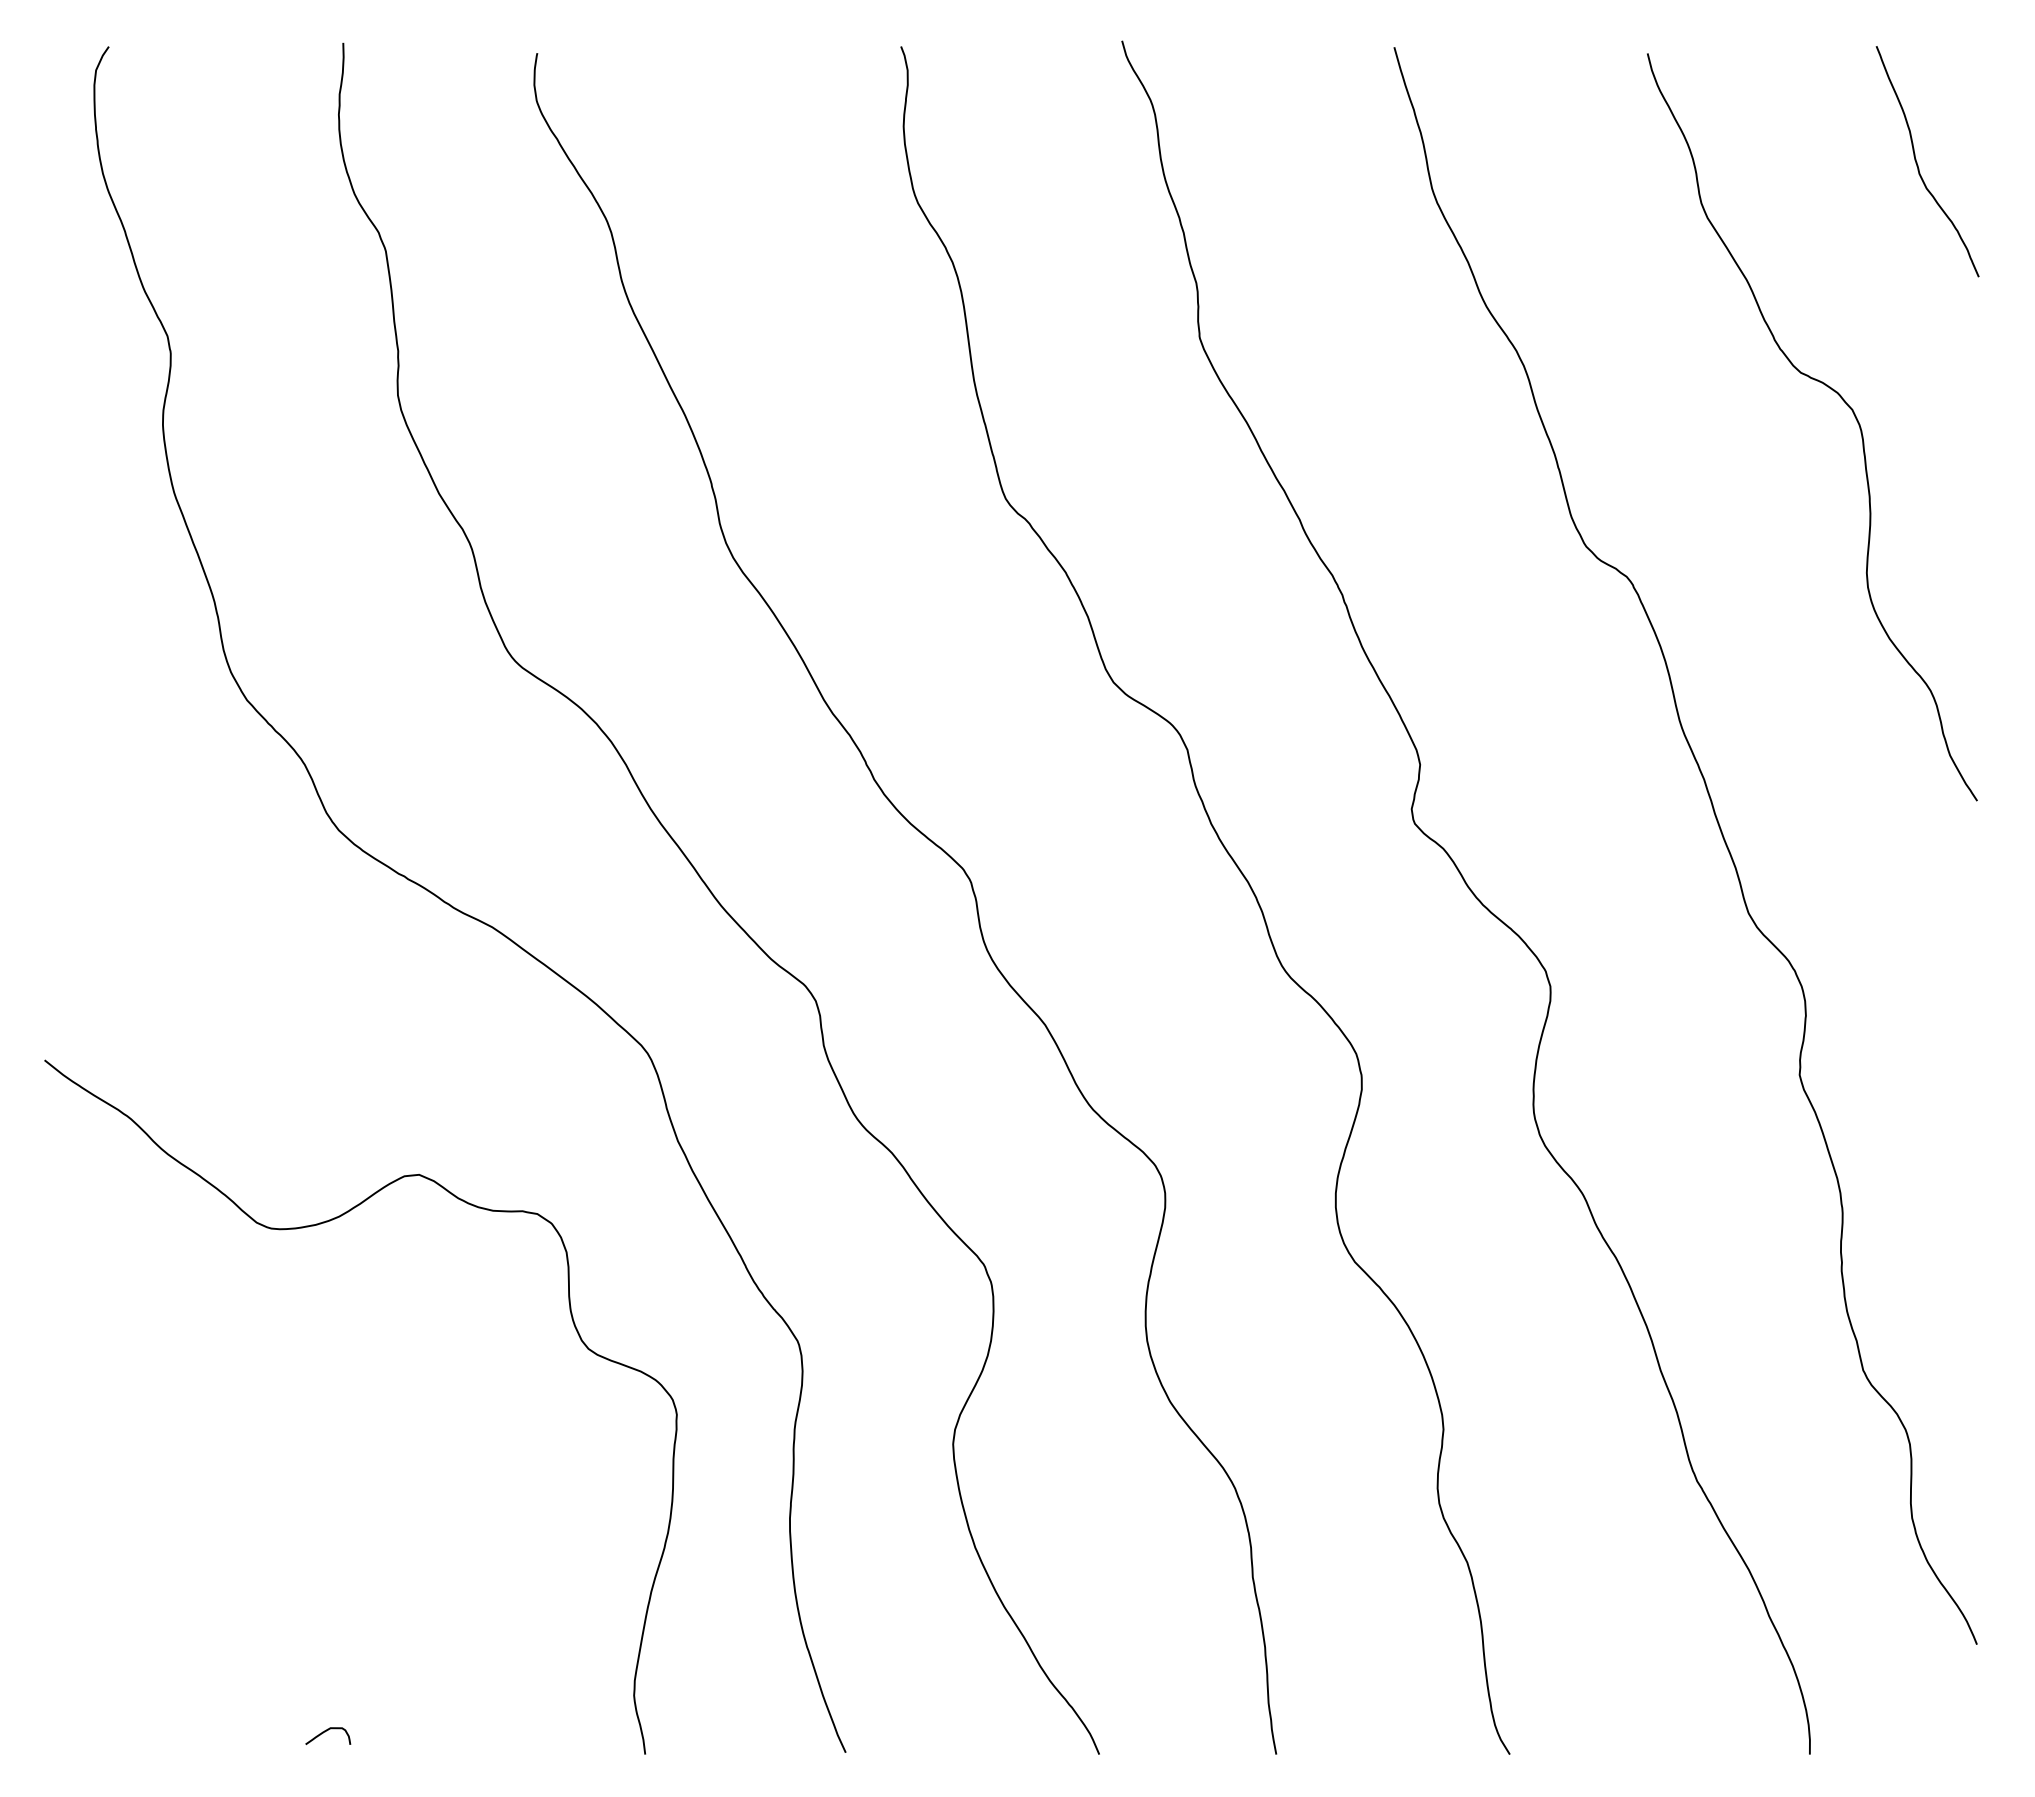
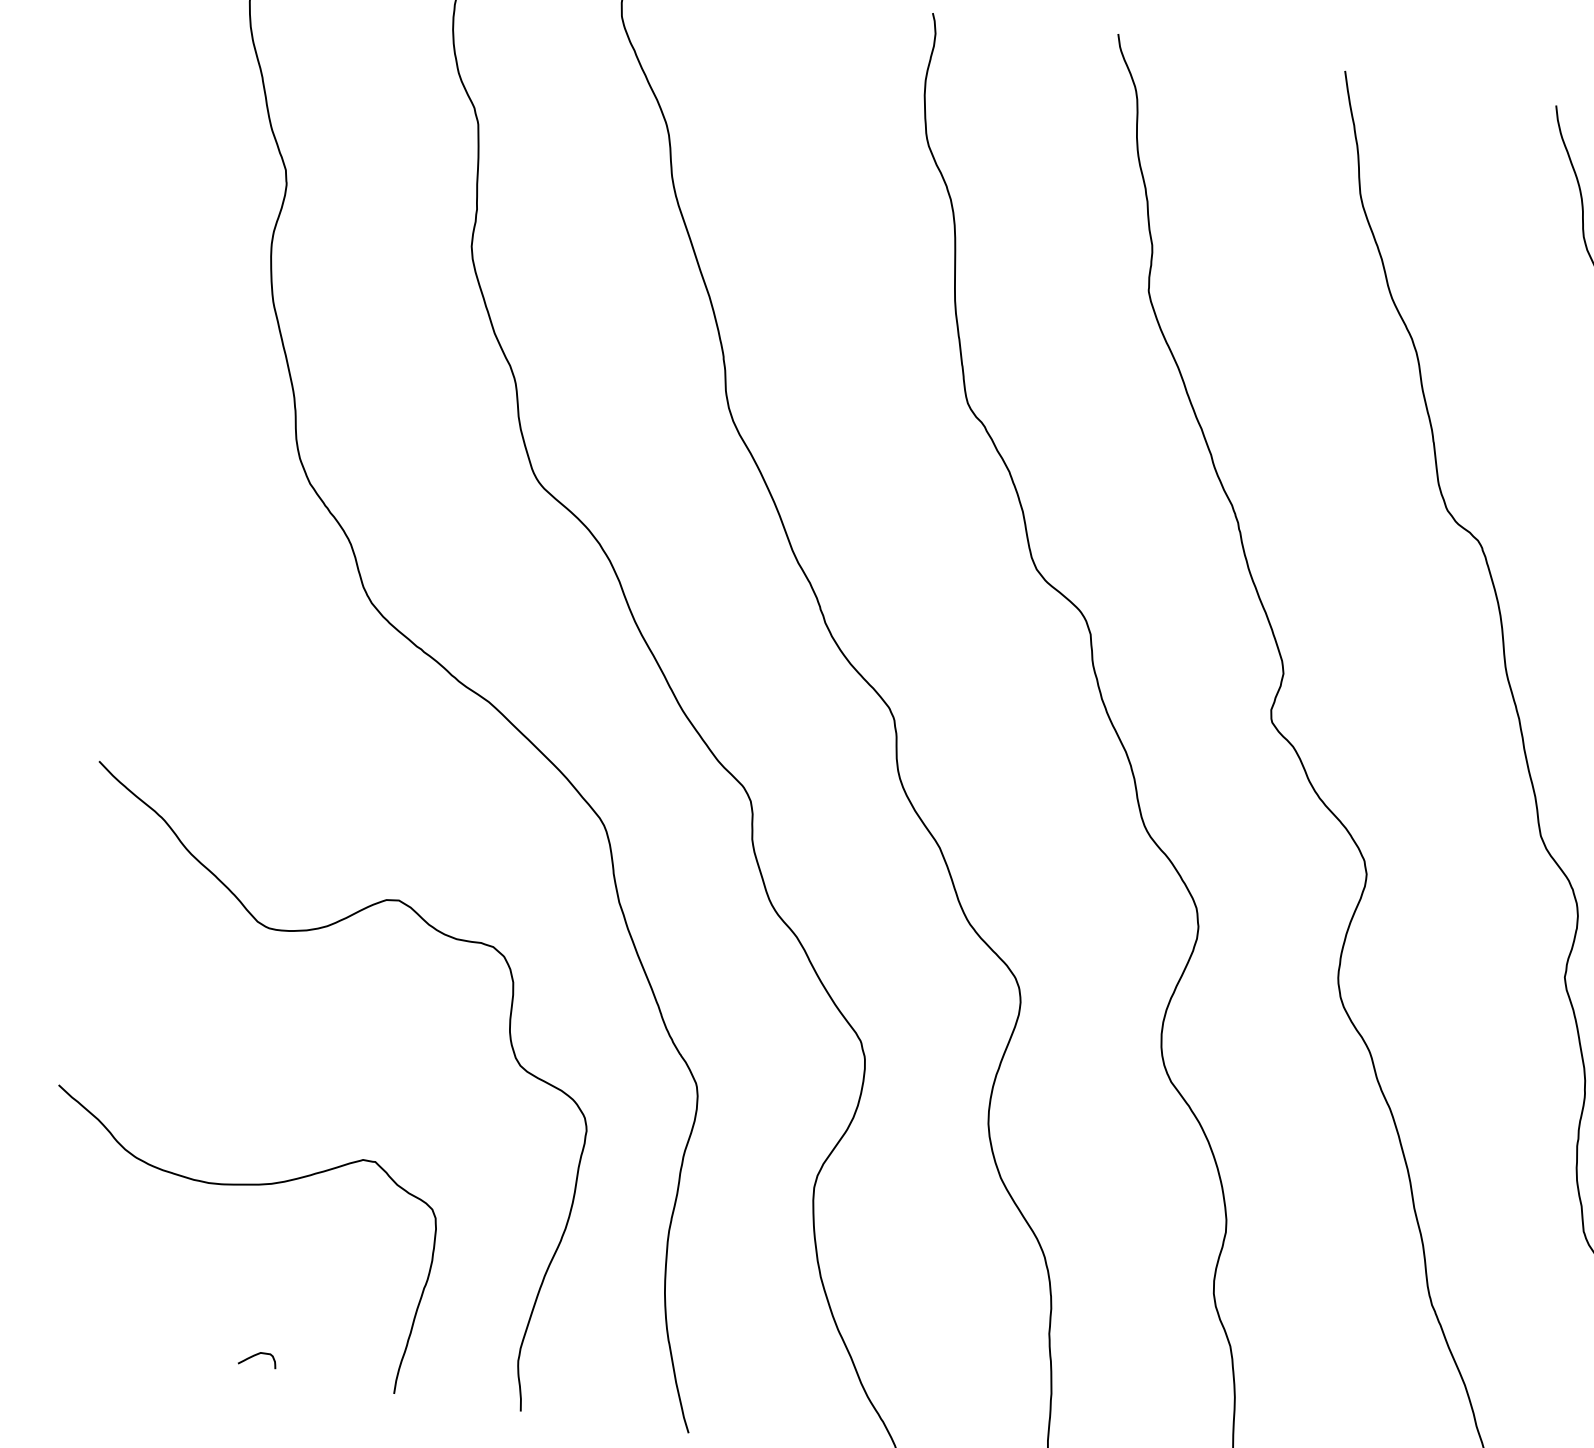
curve: (277, 1535) -> (238, 1185), added

